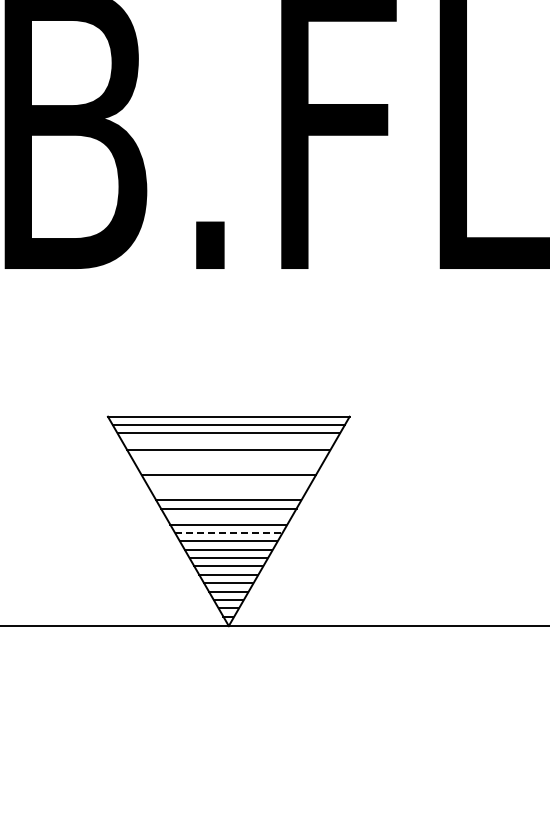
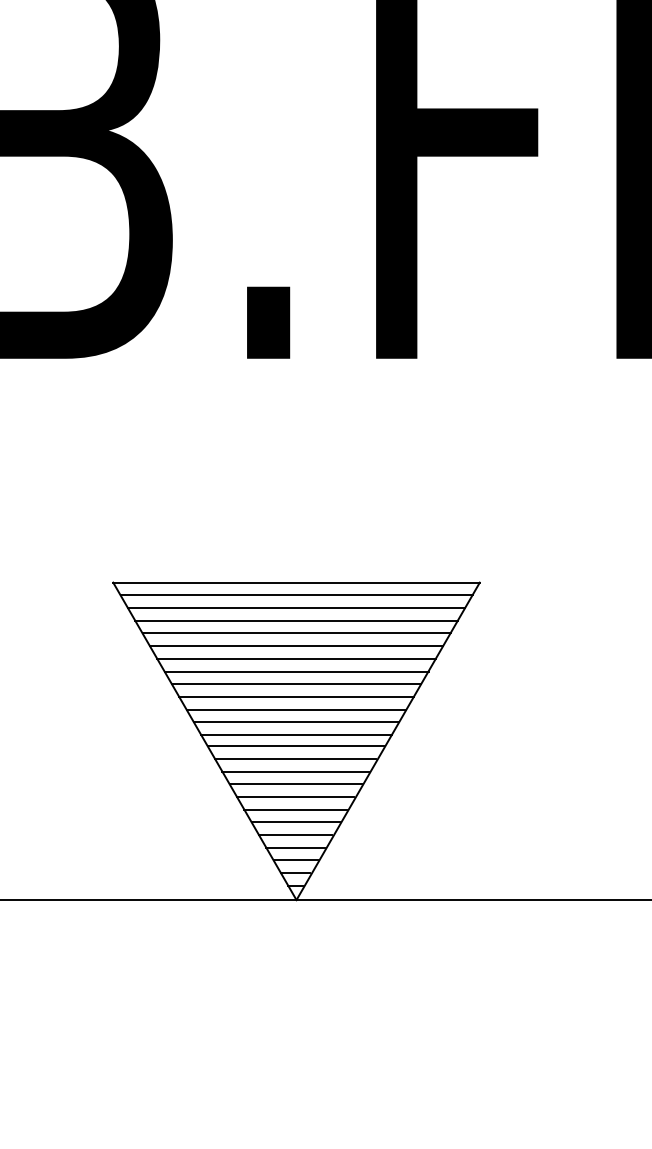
line: (228, 441) -> (296, 620), added
line: (228, 458) -> (296, 646), added
line: (228, 466) -> (296, 658), added
line: (228, 483) -> (296, 683), added
line: (228, 492) -> (296, 697), added
line: (228, 517) -> (296, 735), added
line: (227, 532) -> (294, 758), dashed -> solid

